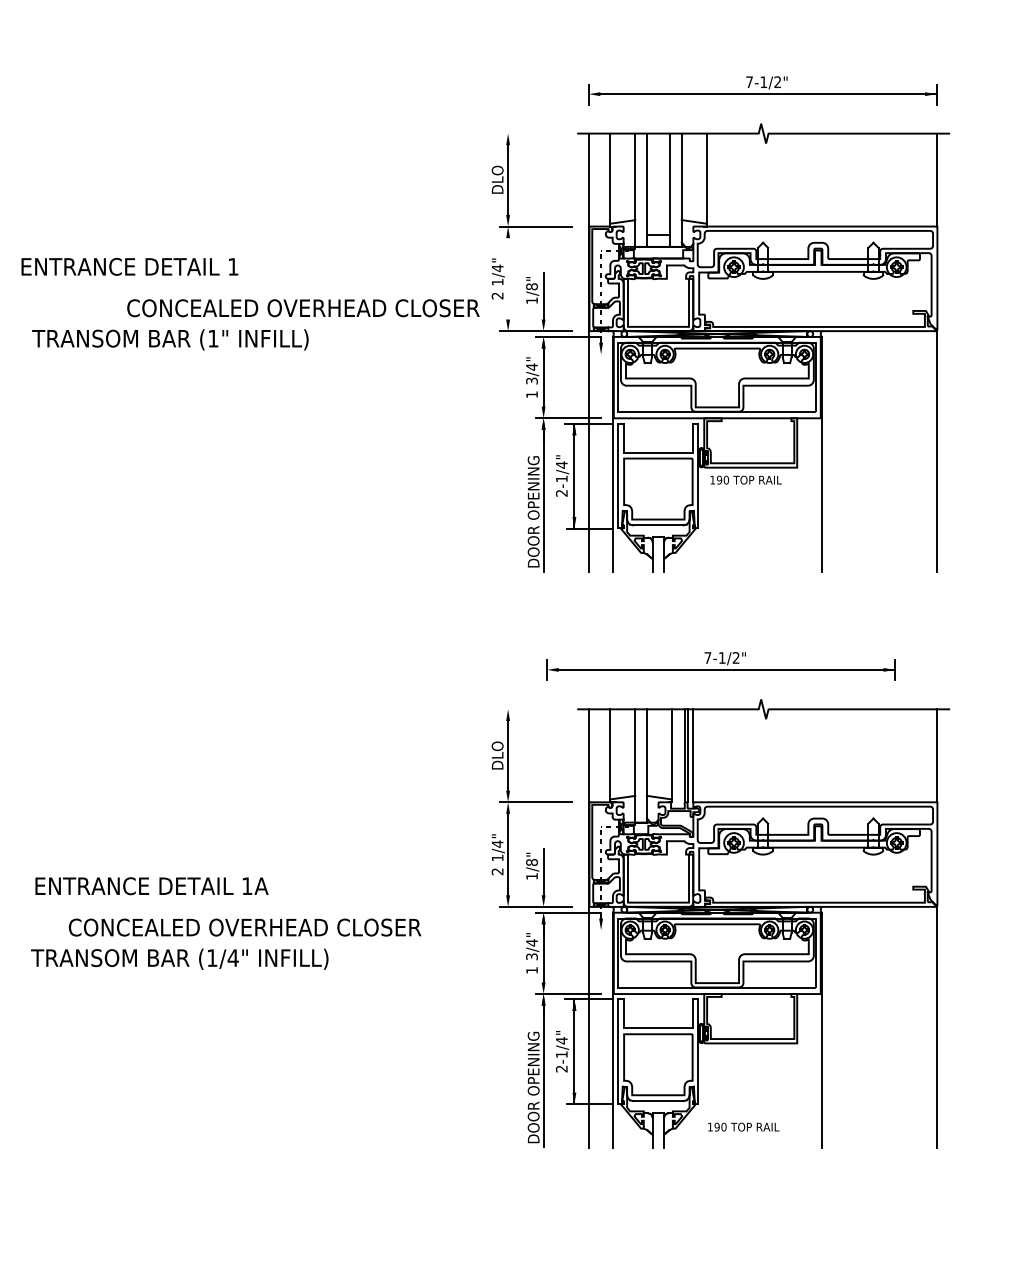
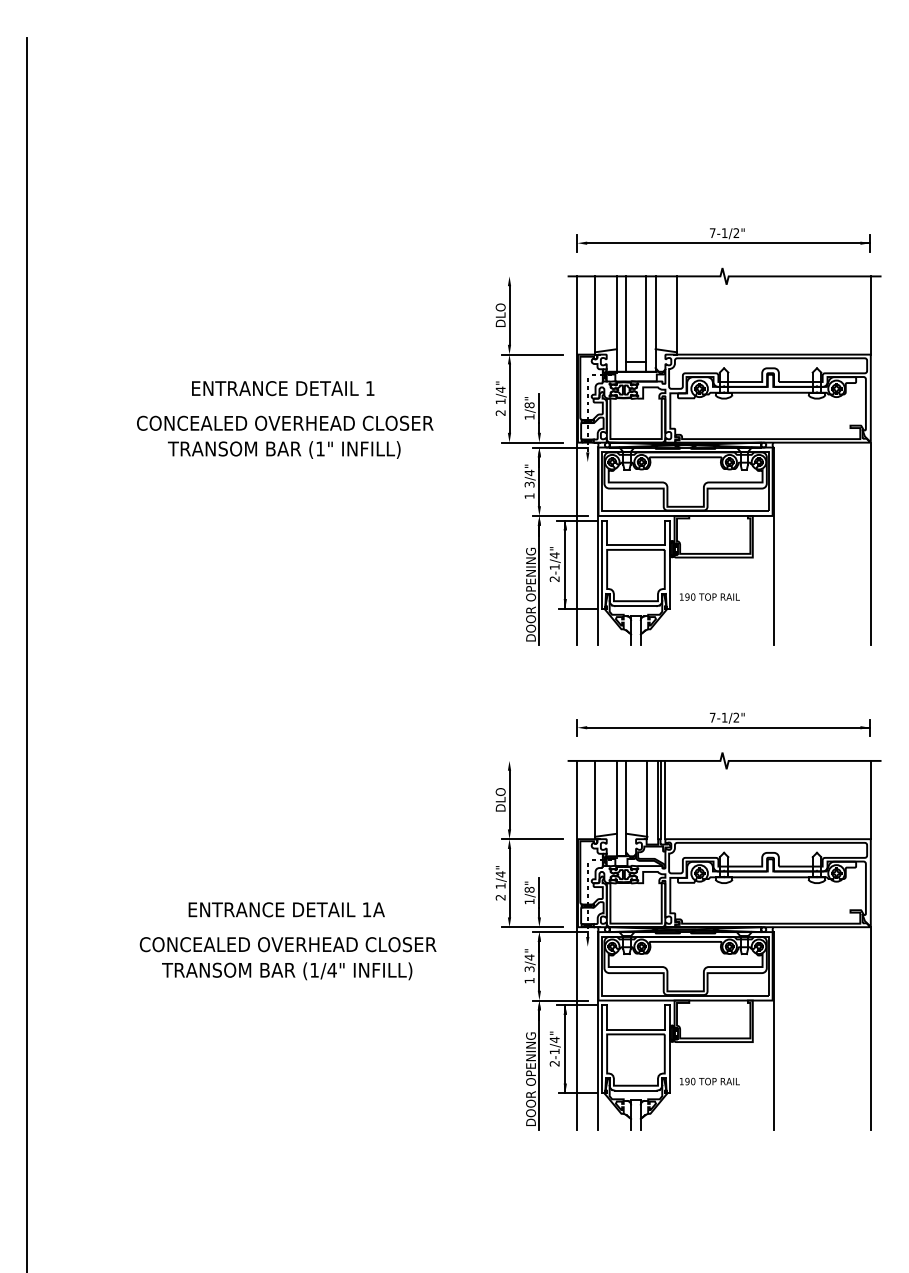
text: (130, 266) -> (283, 388), moved
line: (508, 278) -> (509, 398), added
text: (303, 307) -> (285, 422), moved
text: (170, 339) -> (284, 449), moved
text: (745, 479) -> (709, 596), moved
part: (720, 666) -> (723, 724), moved
text: (151, 885) -> (286, 909), moved
text: (180, 959) -> (287, 971), moved
text: (743, 1127) -> (709, 1081), moved

